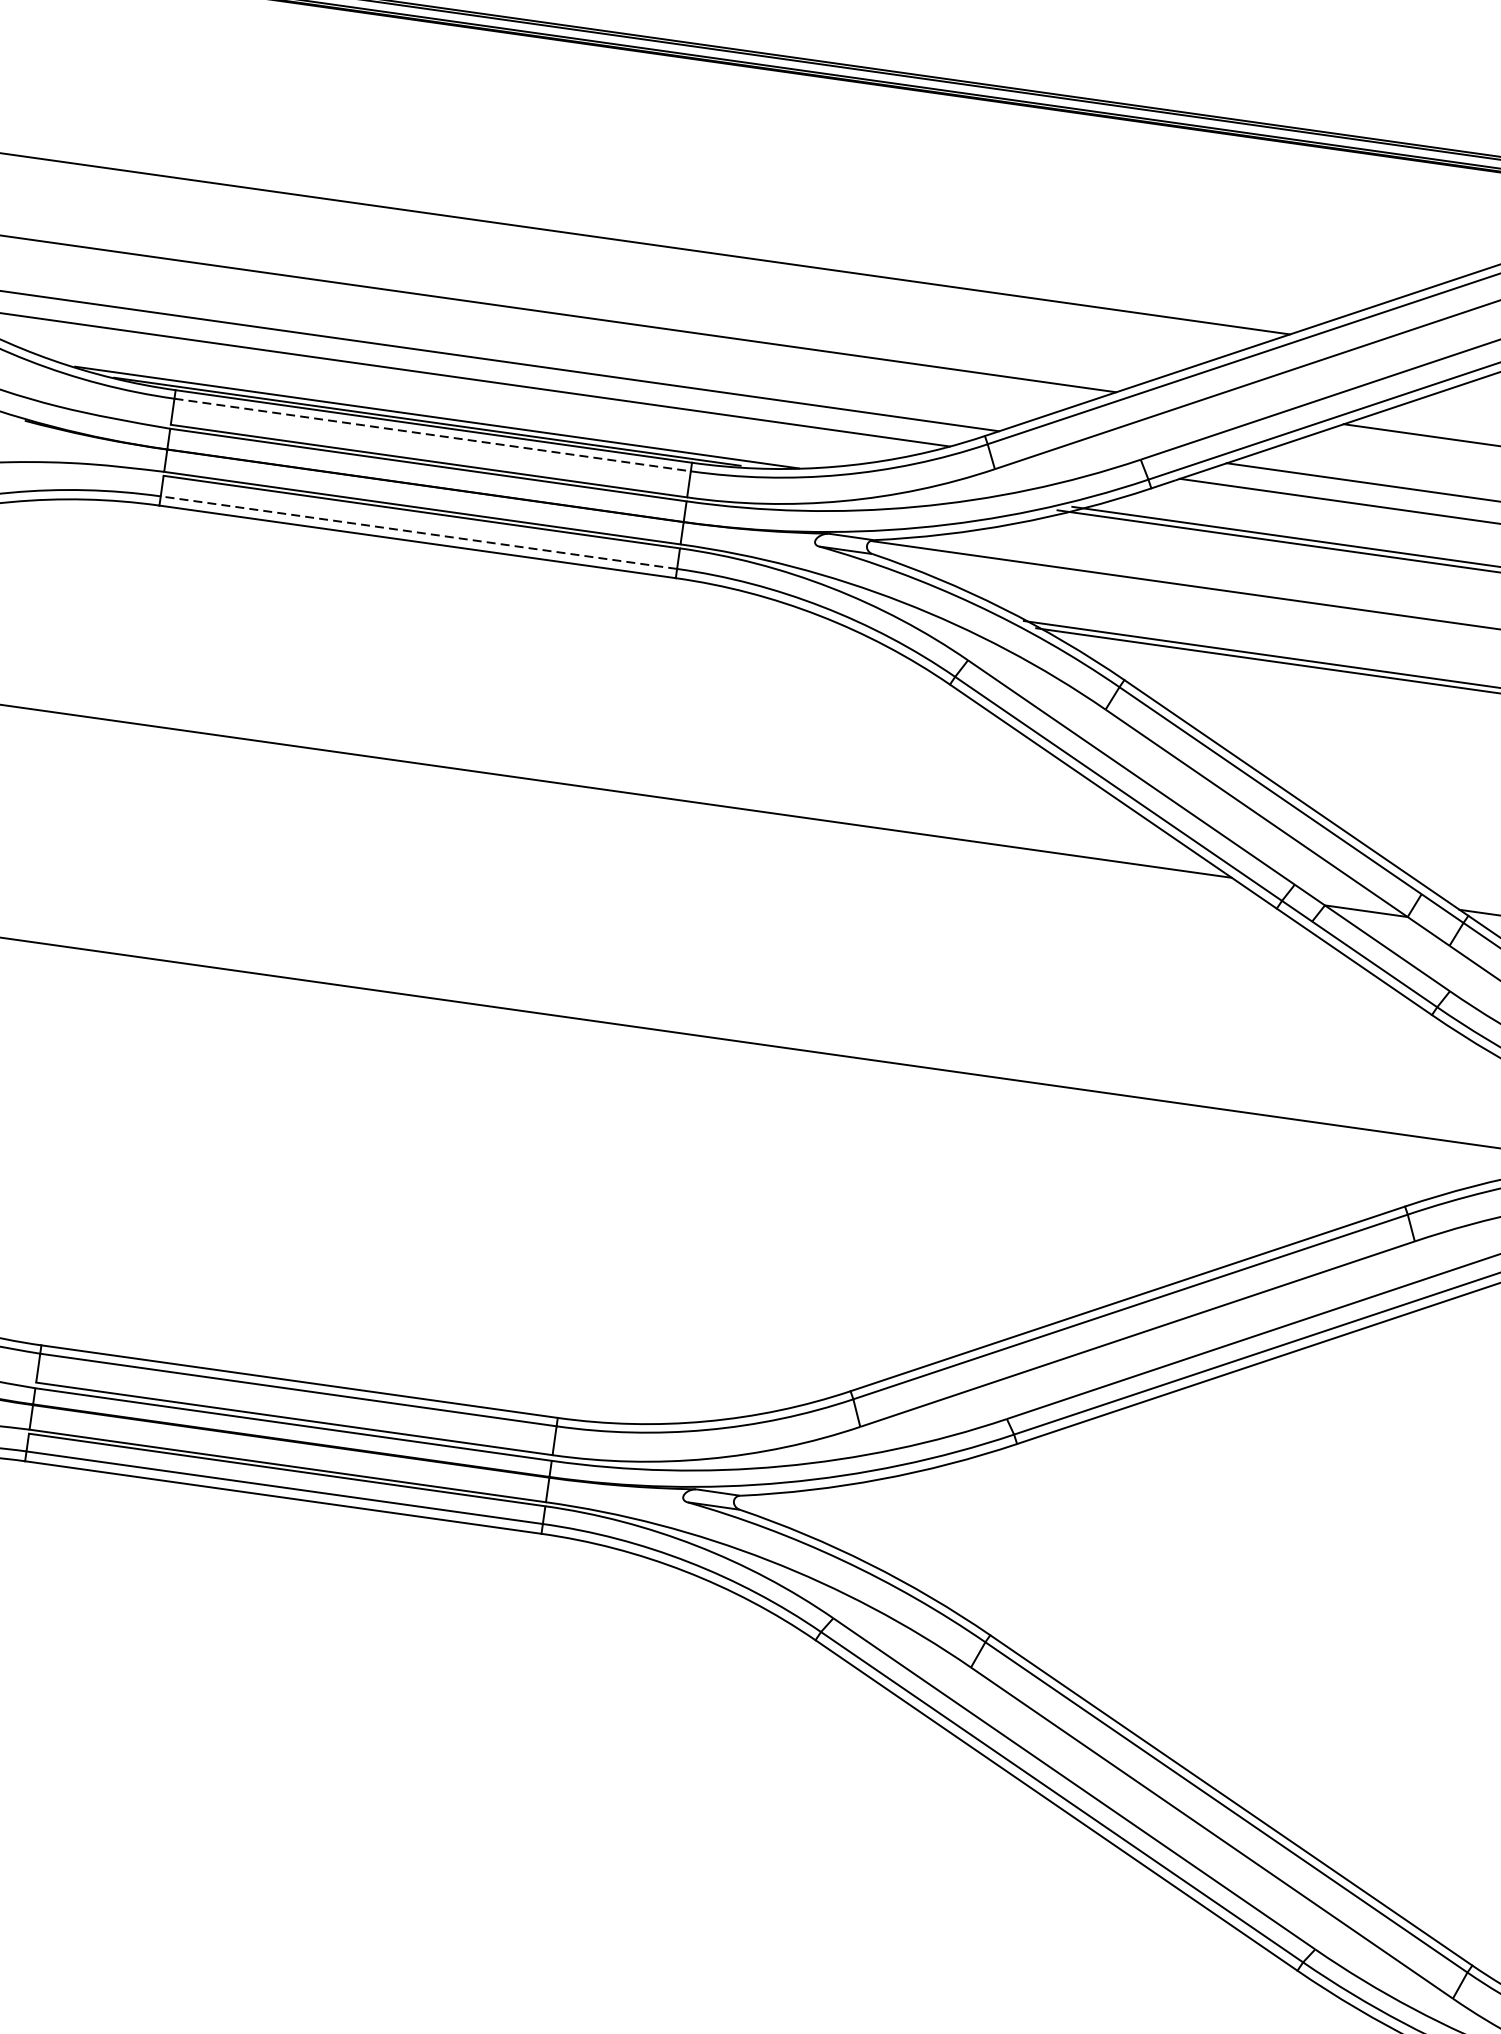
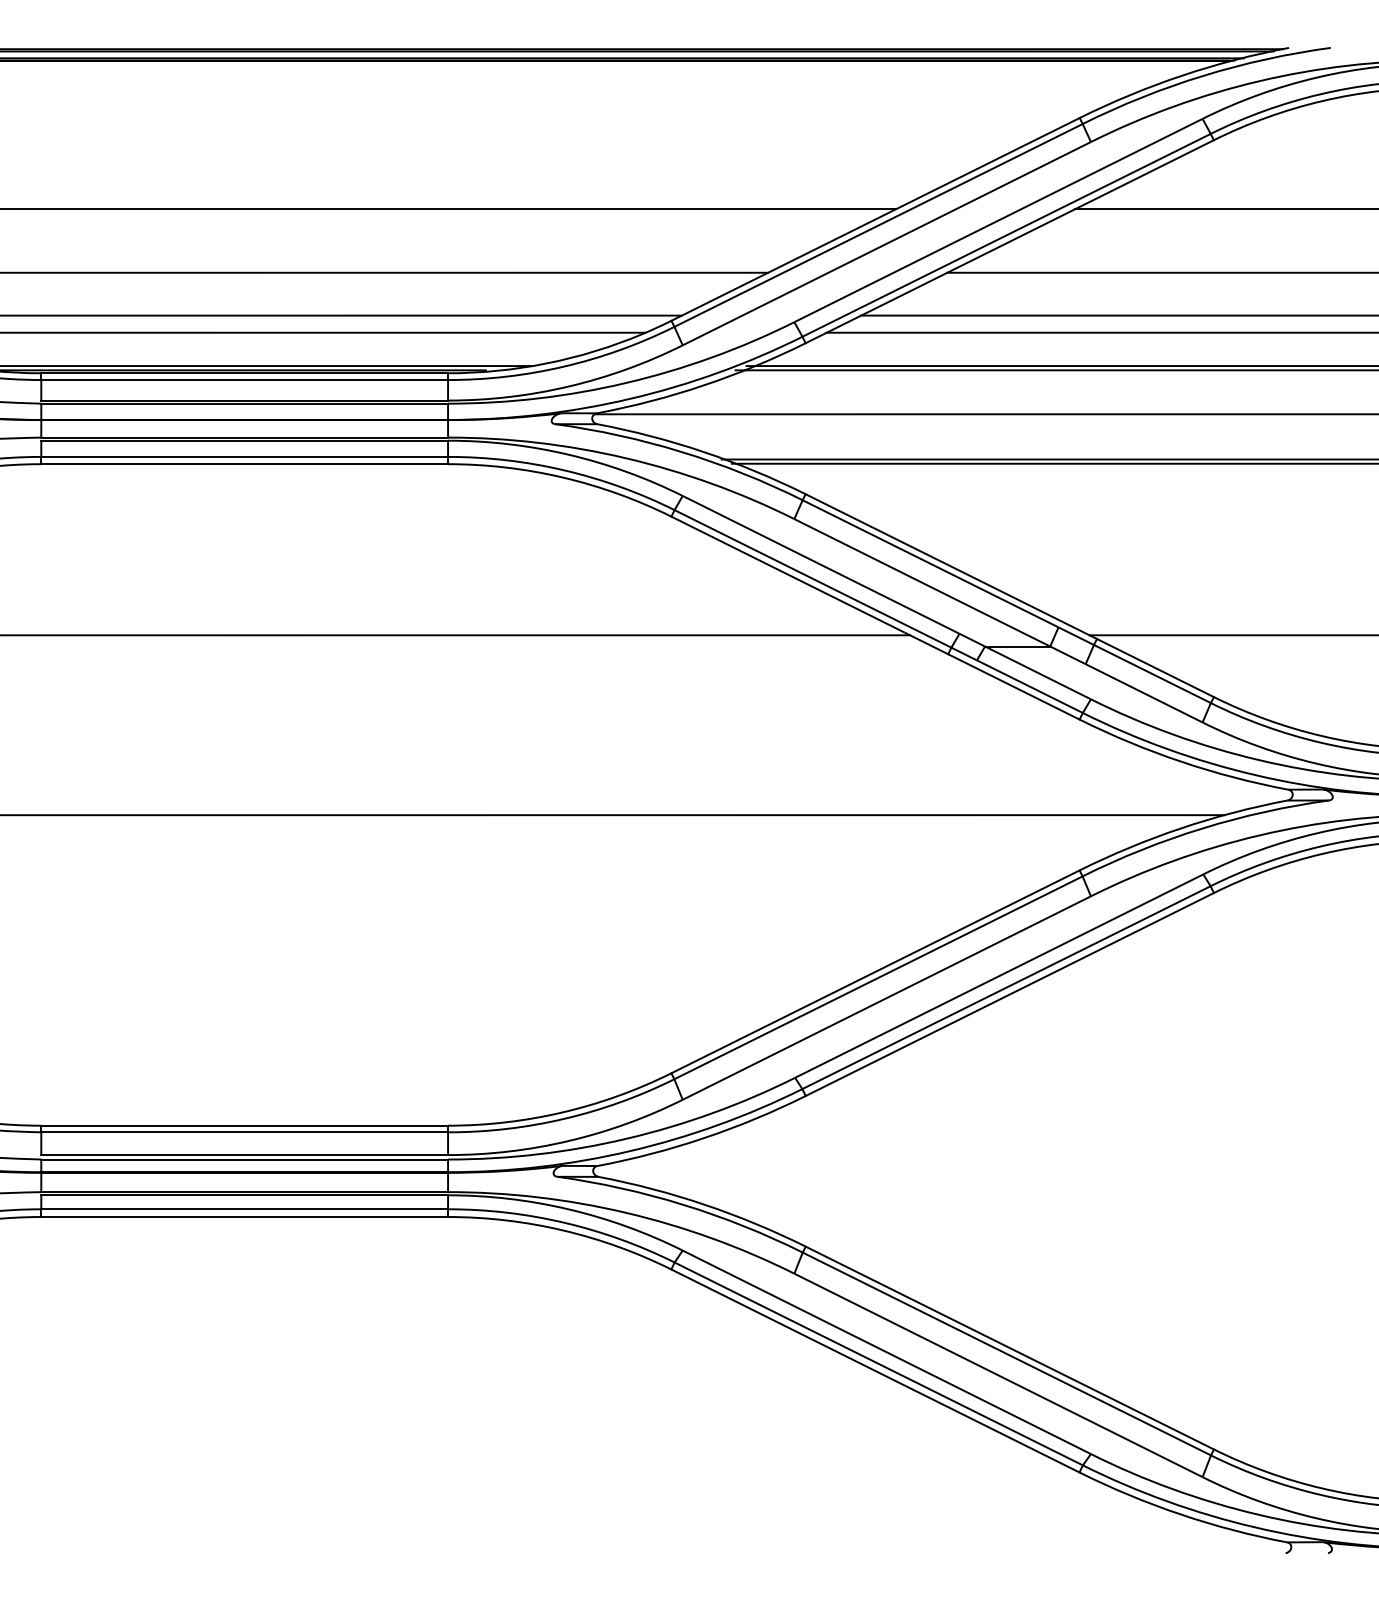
line: (433, 435) -> (245, 380), dashed -> solid
line: (418, 532) -> (244, 456), dashed -> solid

